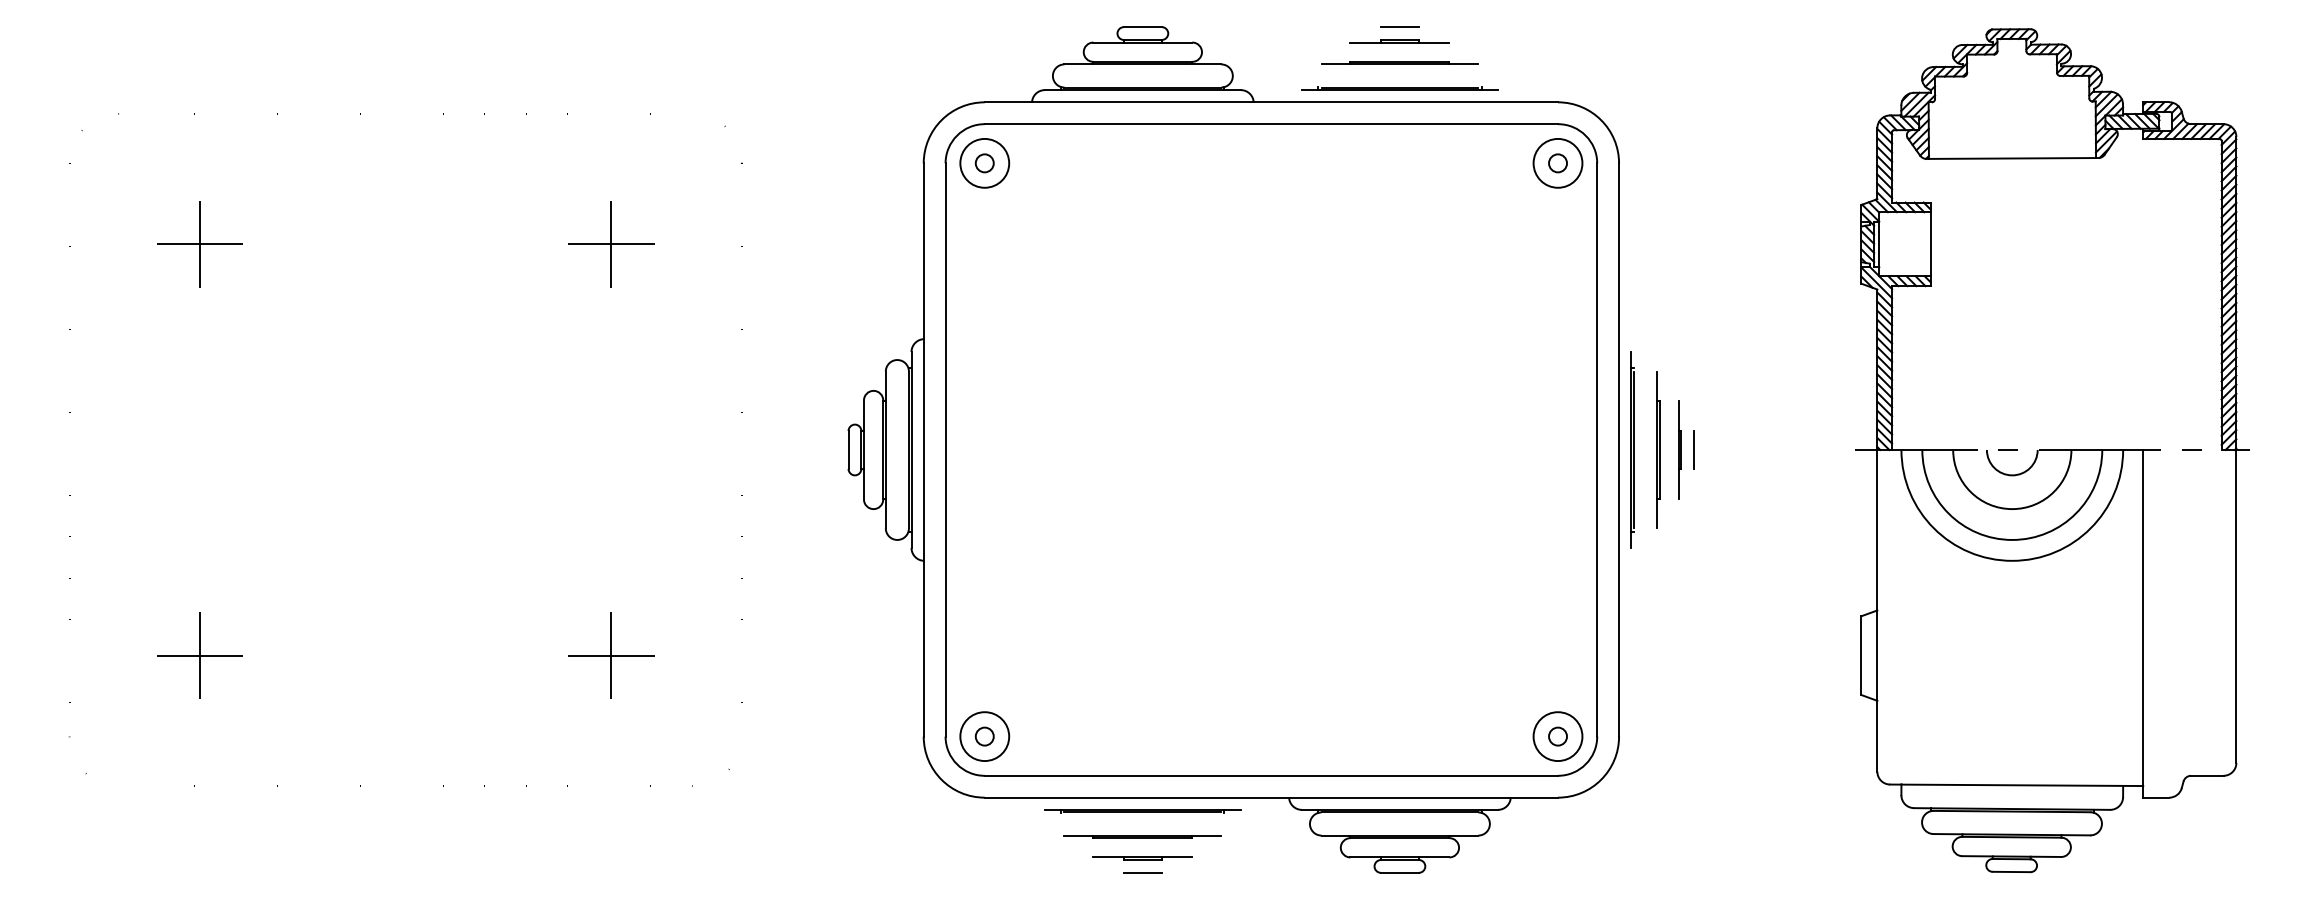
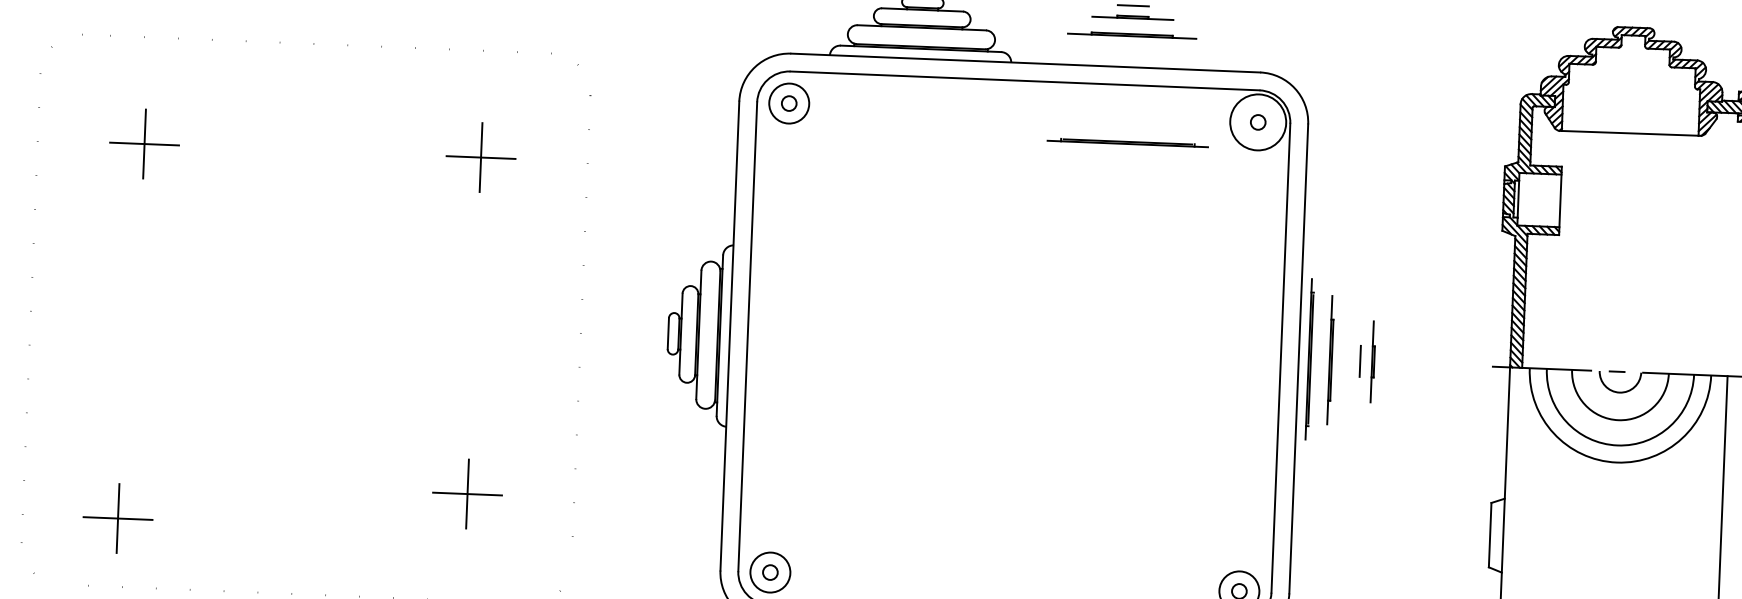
line: (1399, 88) -> (1127, 142), moved
circle: (1557, 162) -> (1257, 121), size x1.4
line: (1679, 449) -> (1372, 361), moved
part: (199, 655) -> (117, 518), moved

